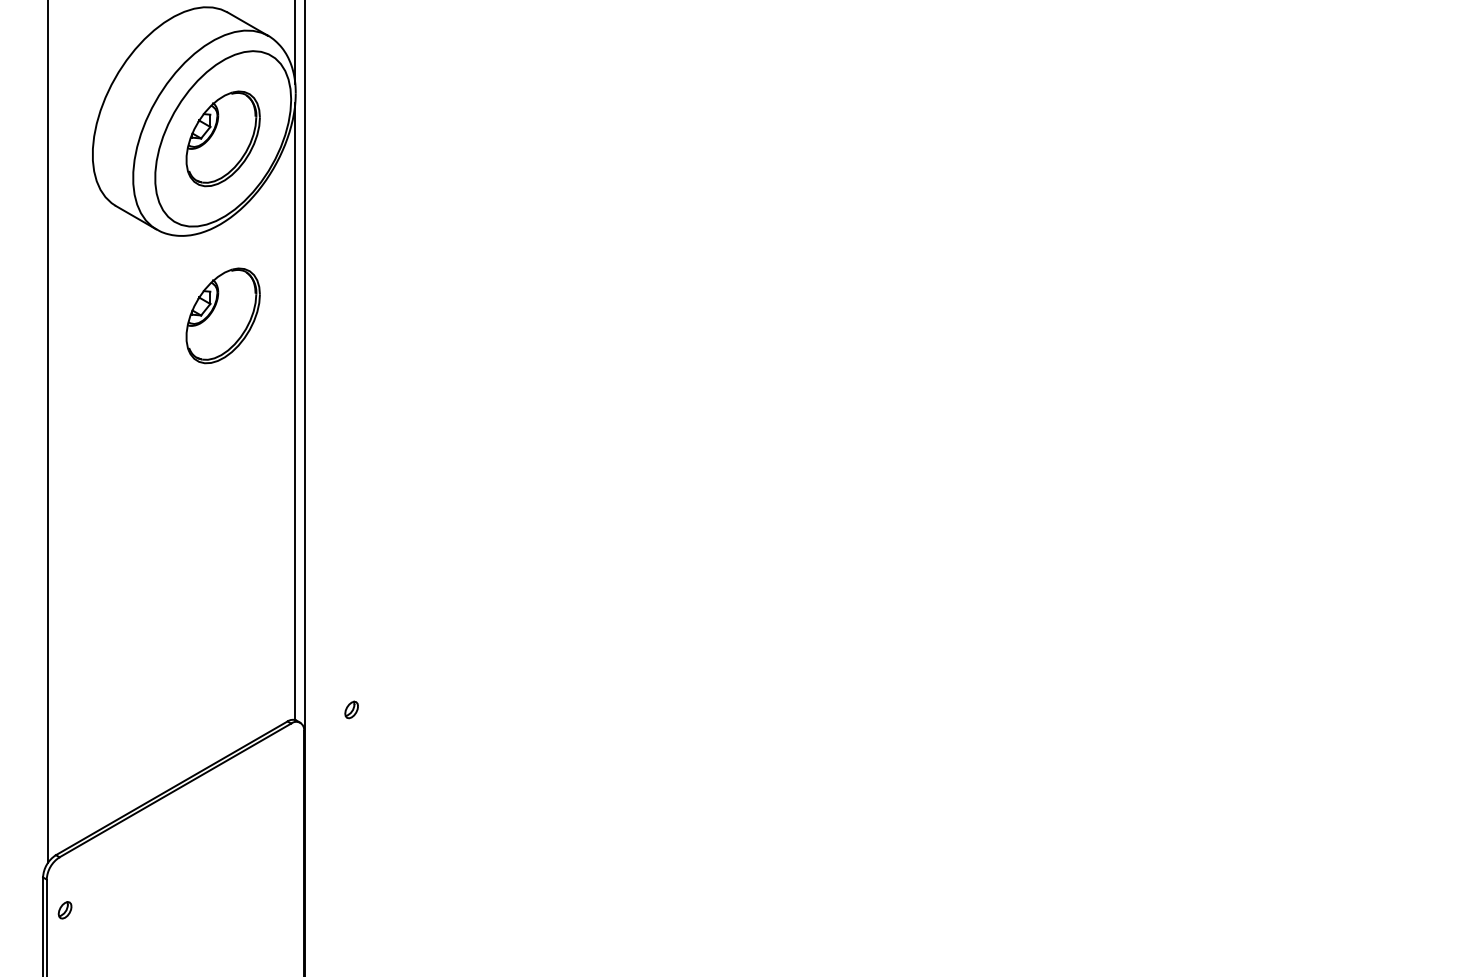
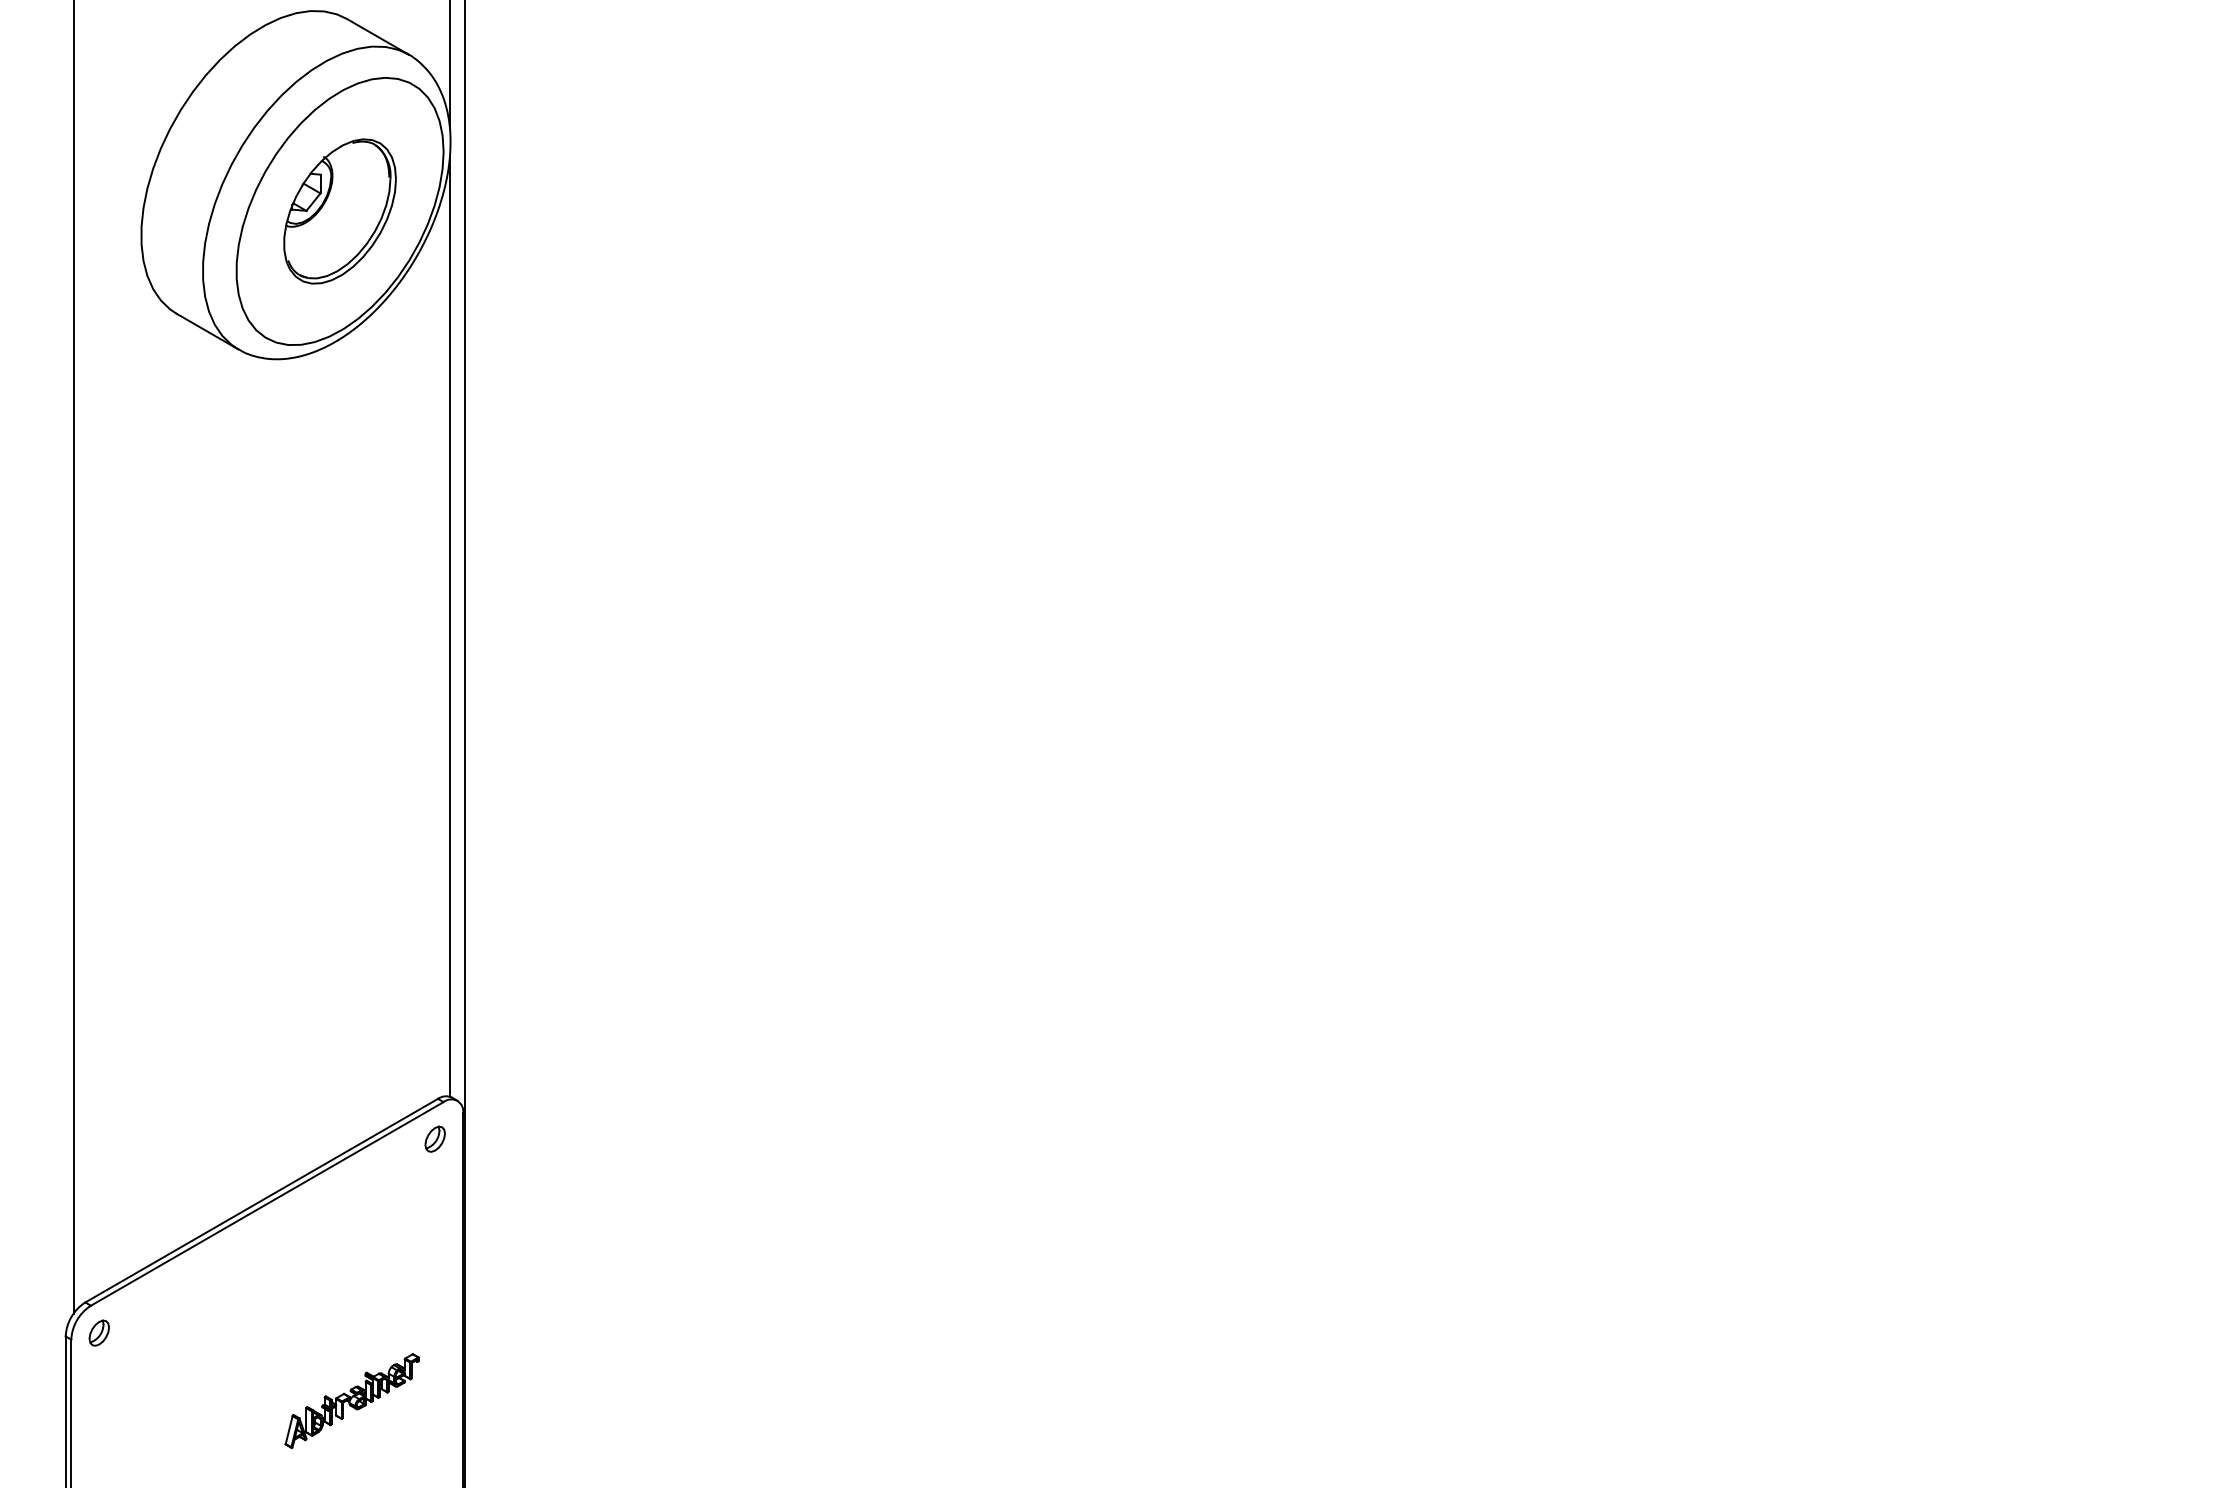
part: (222, 315) -> (338, 480), removed
part: (351, 709) -> (434, 1138), moved
part: (64, 910) -> (98, 1333), moved
part: (230, 919) -> (351, 1400), added

